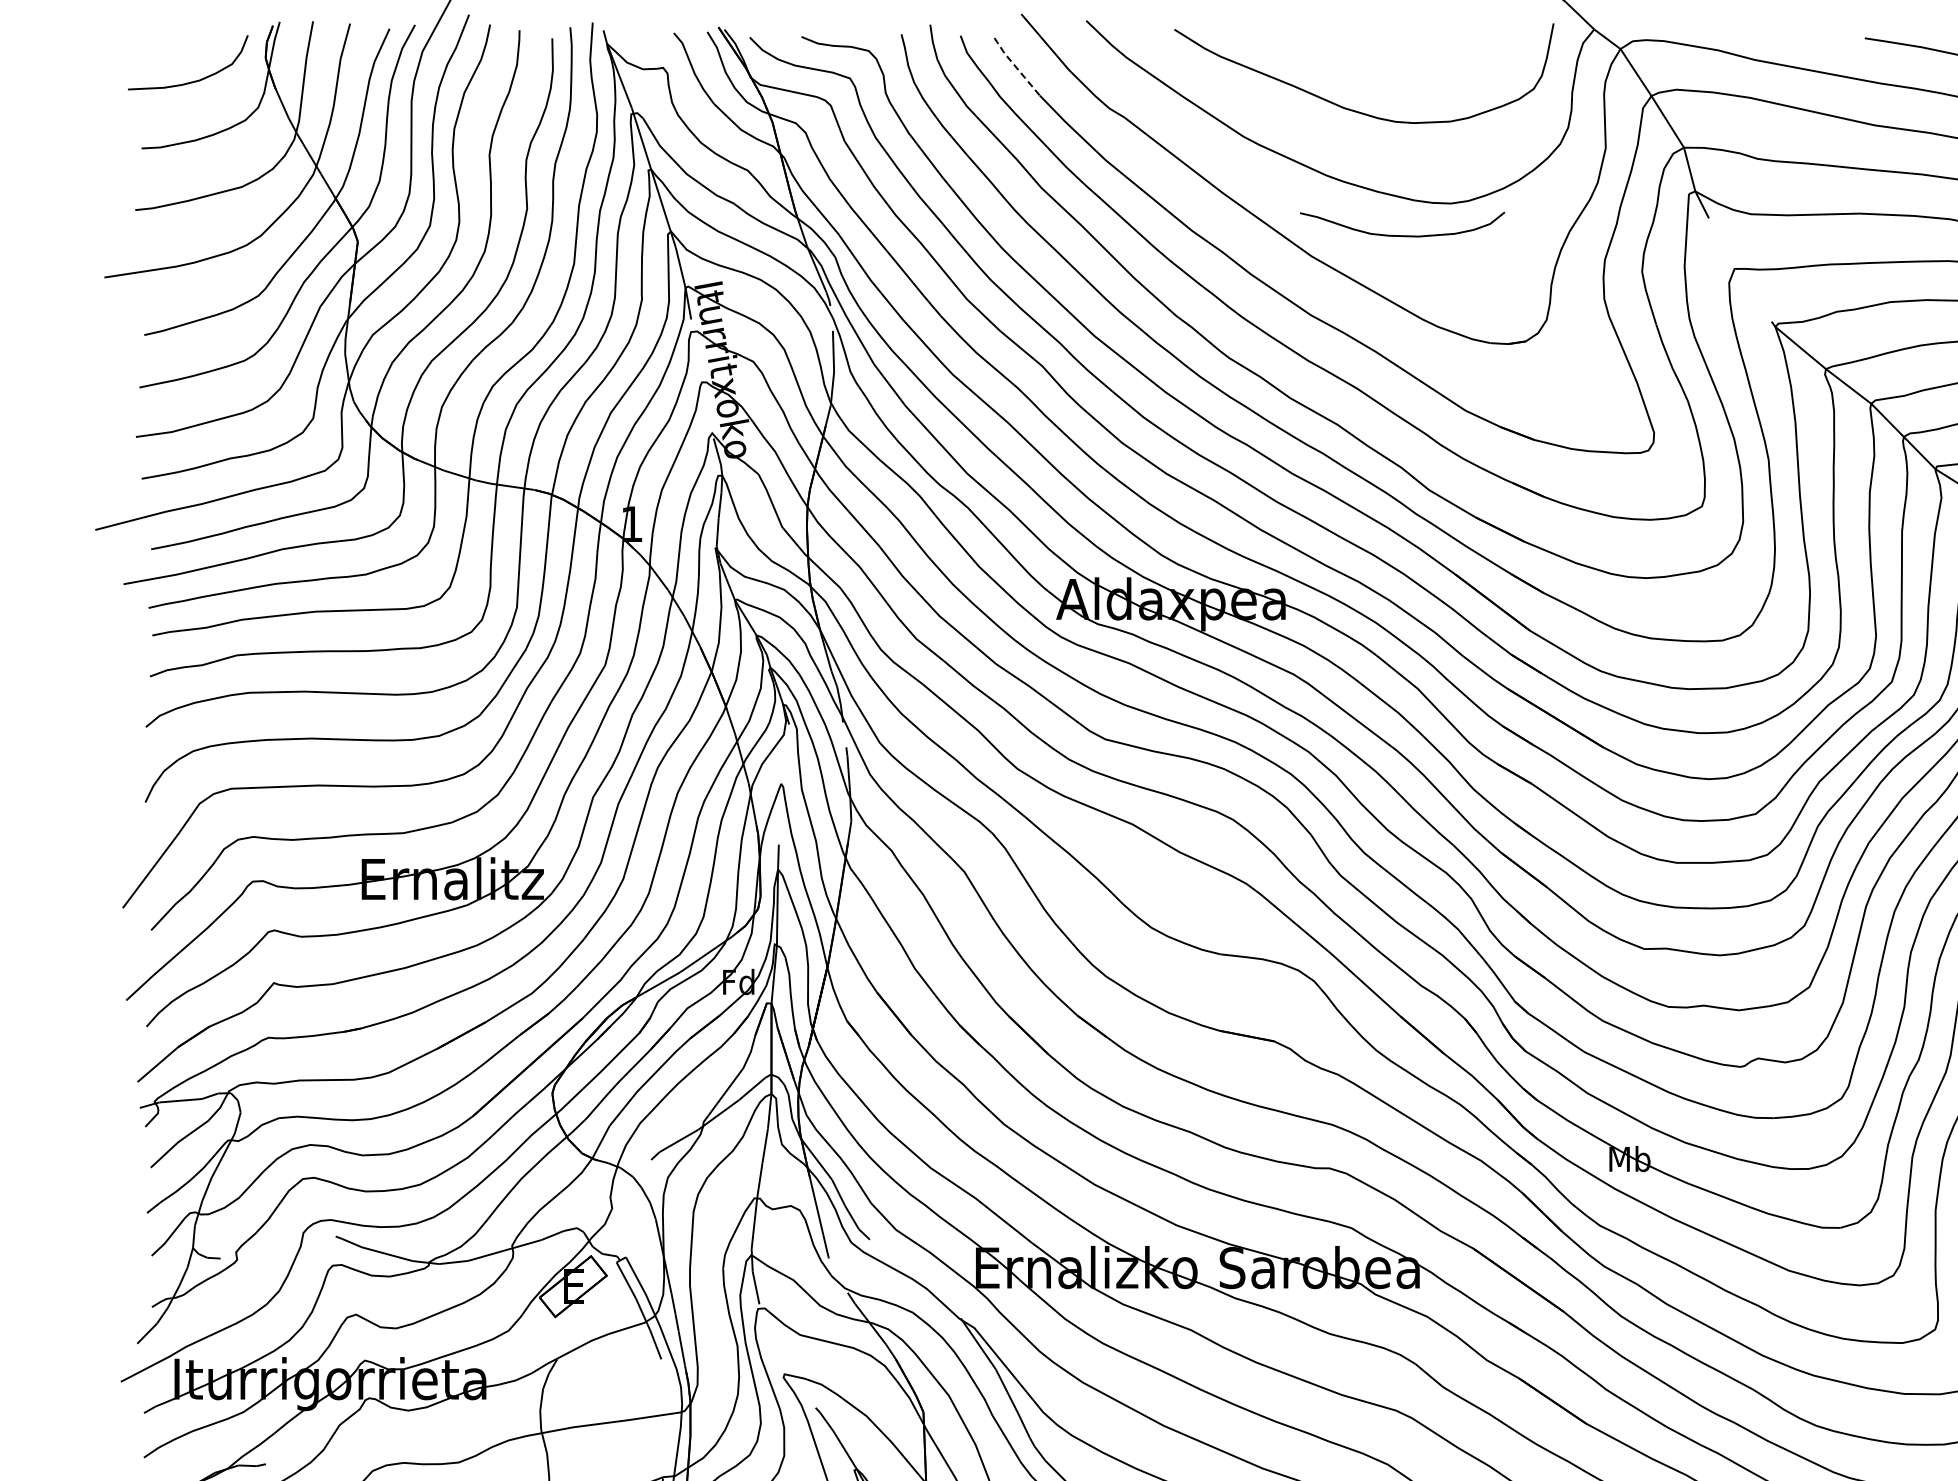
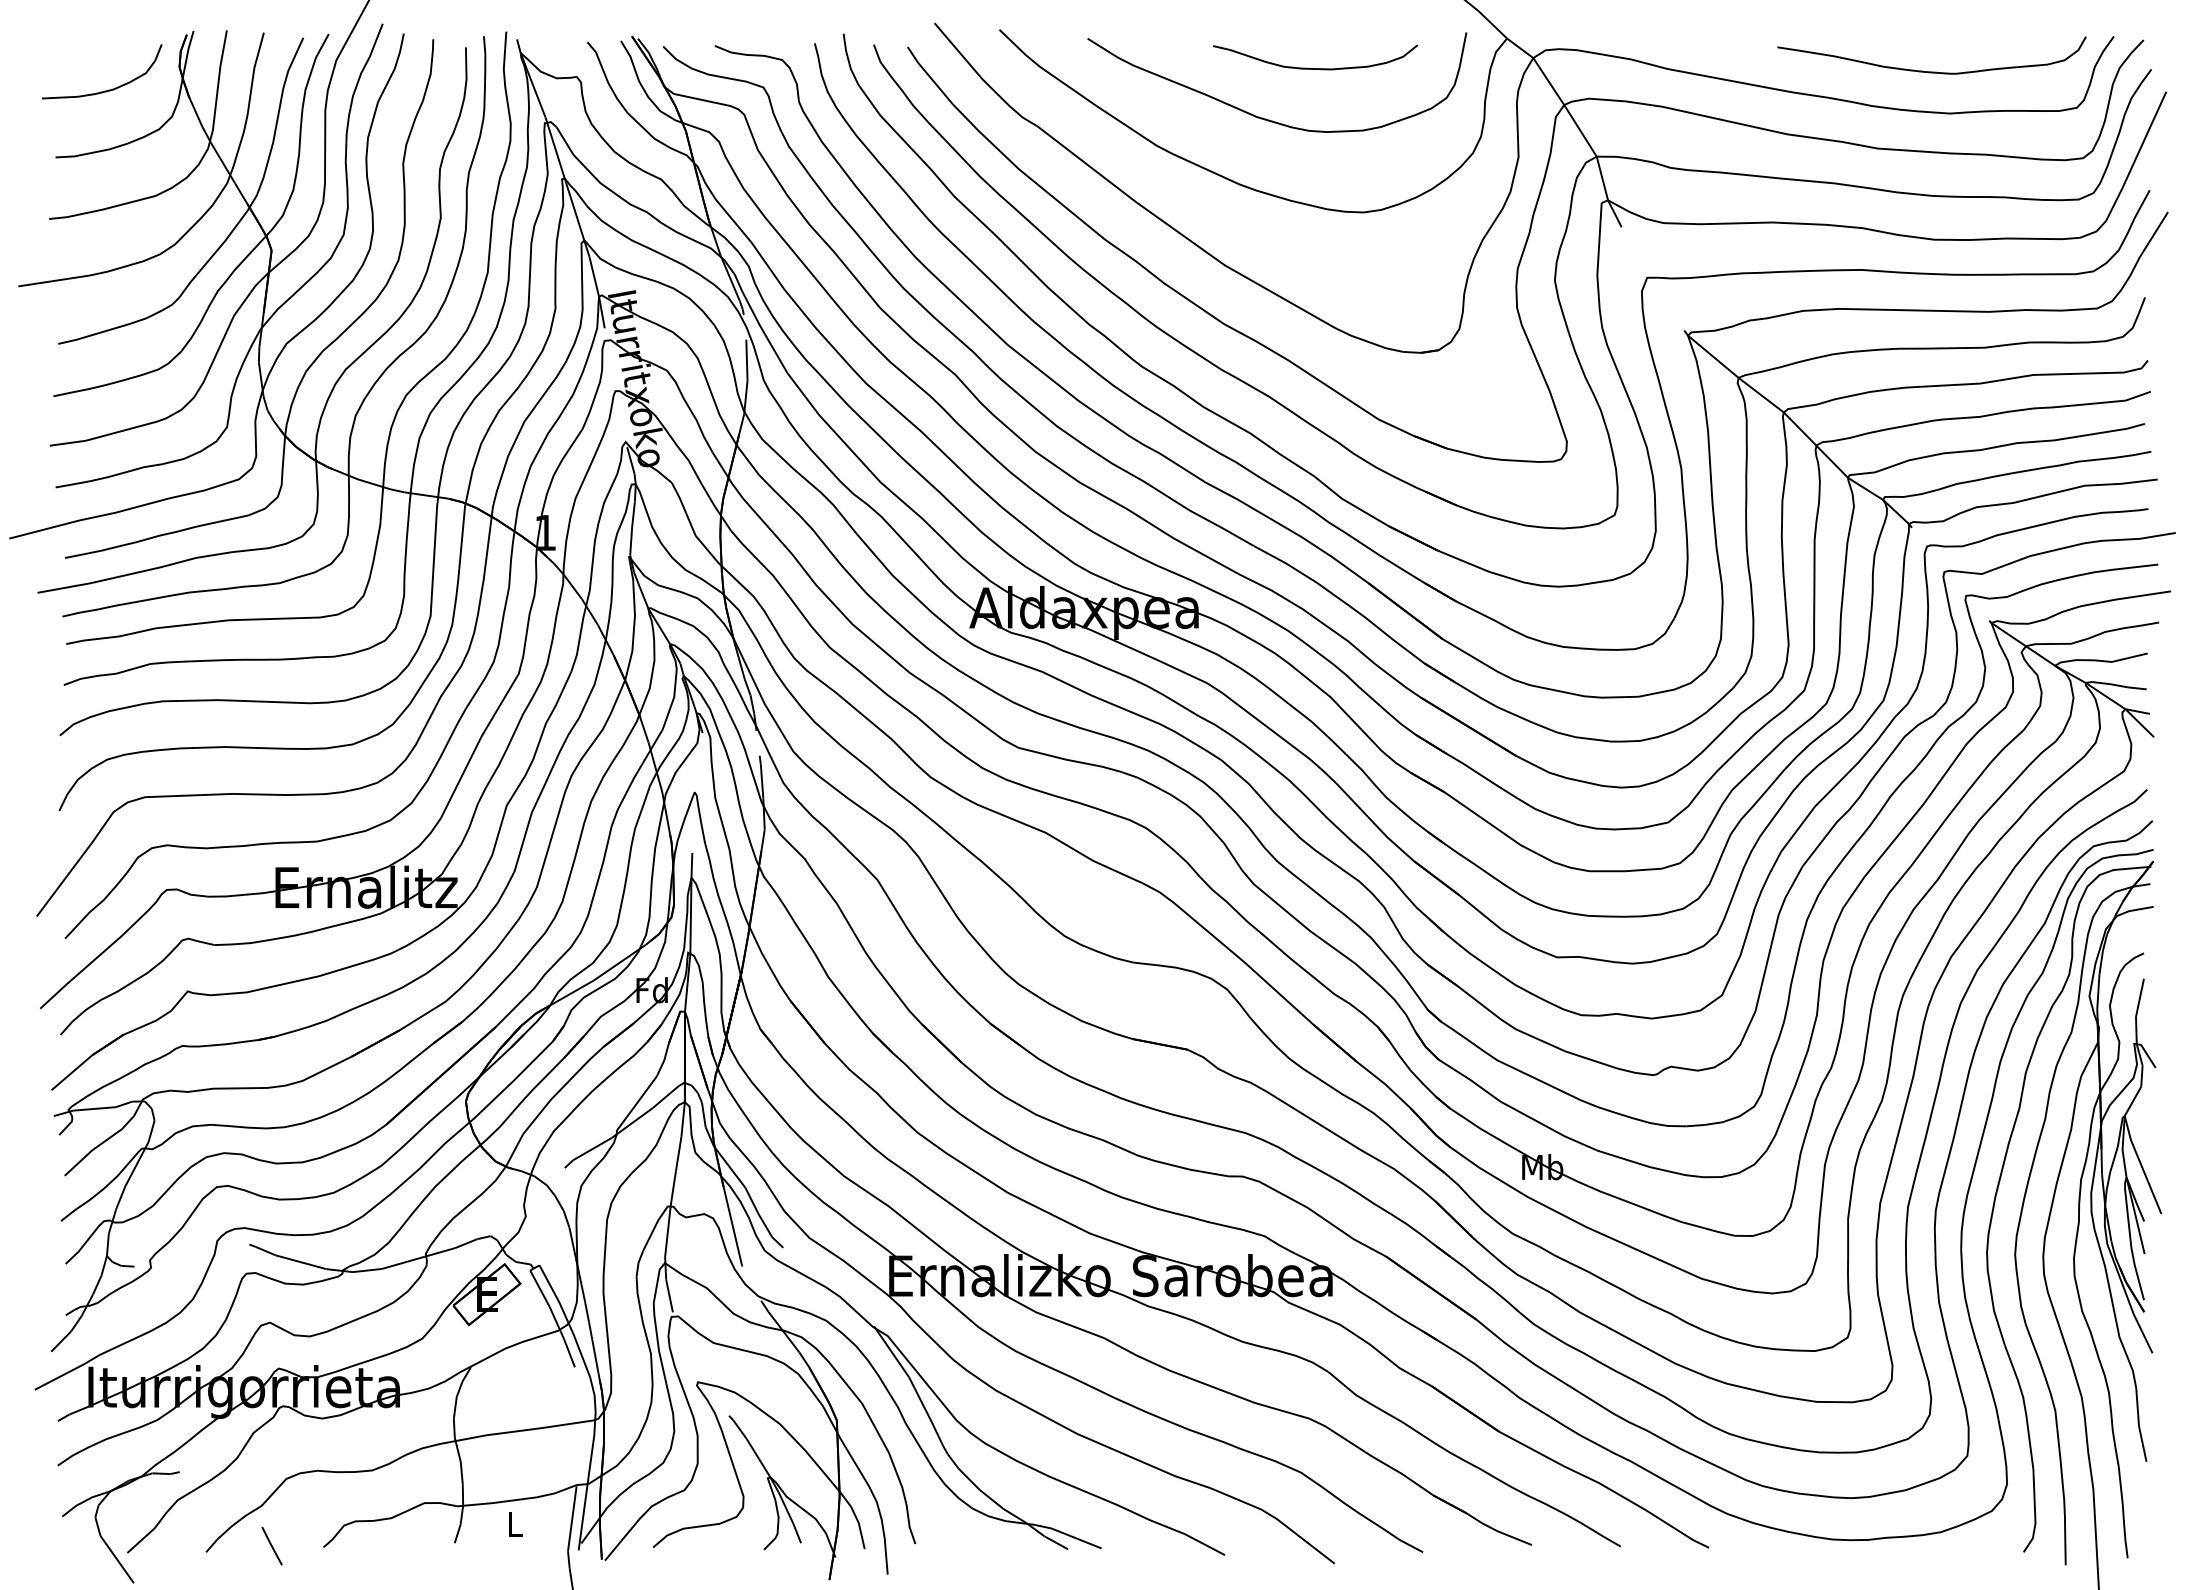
line: (1016, 67) -> (929, 76), dashed -> solid
curve: (1402, 235) -> (1315, 68), moved

